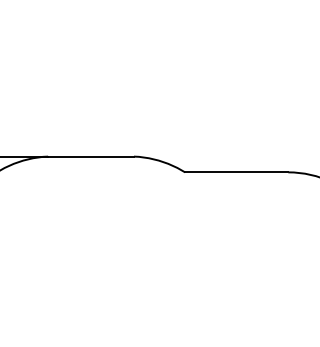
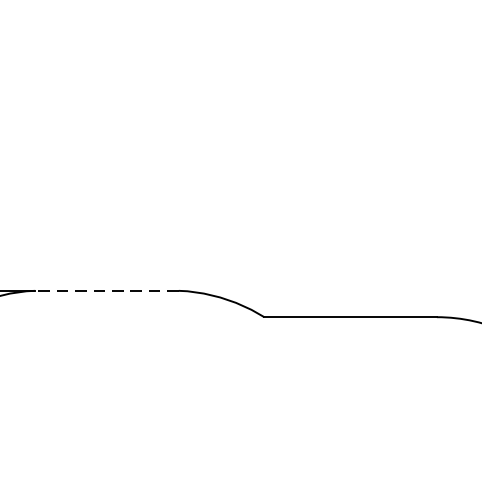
line: (91, 156) -> (107, 290), solid -> dashed

